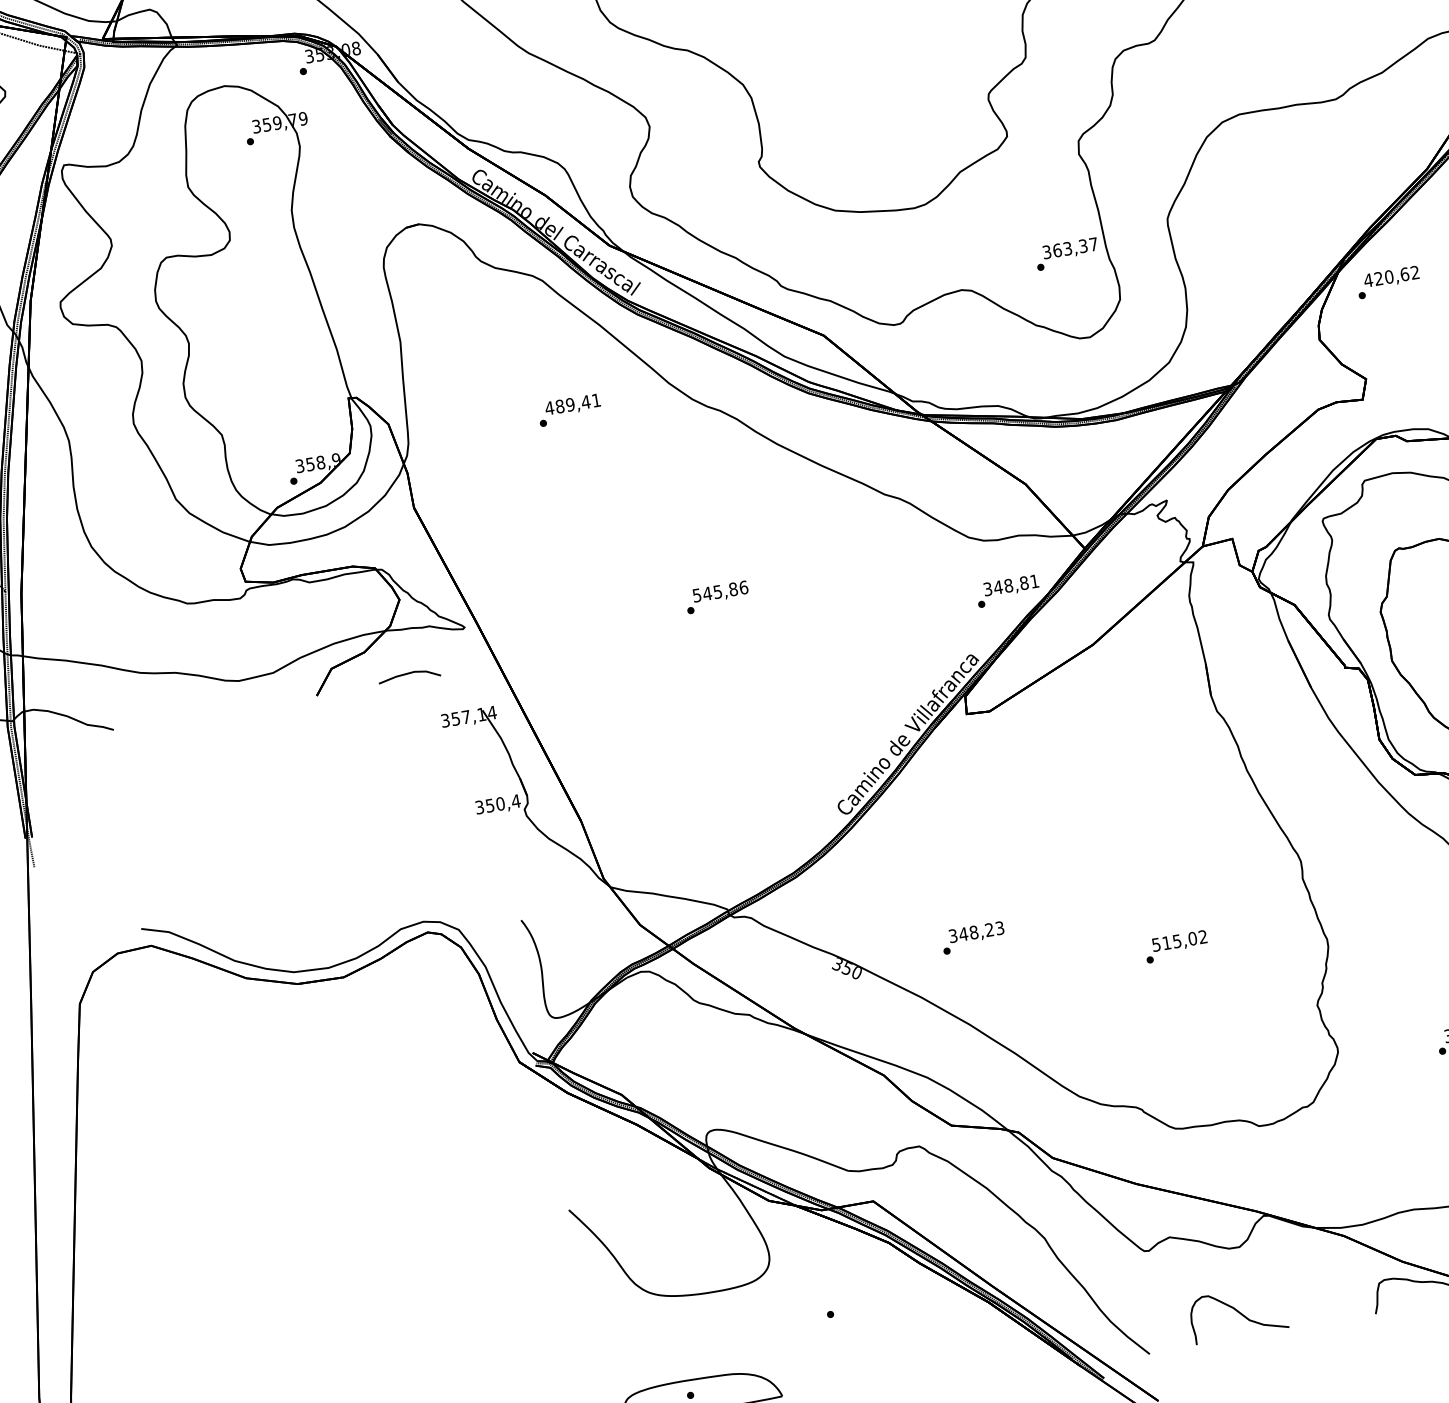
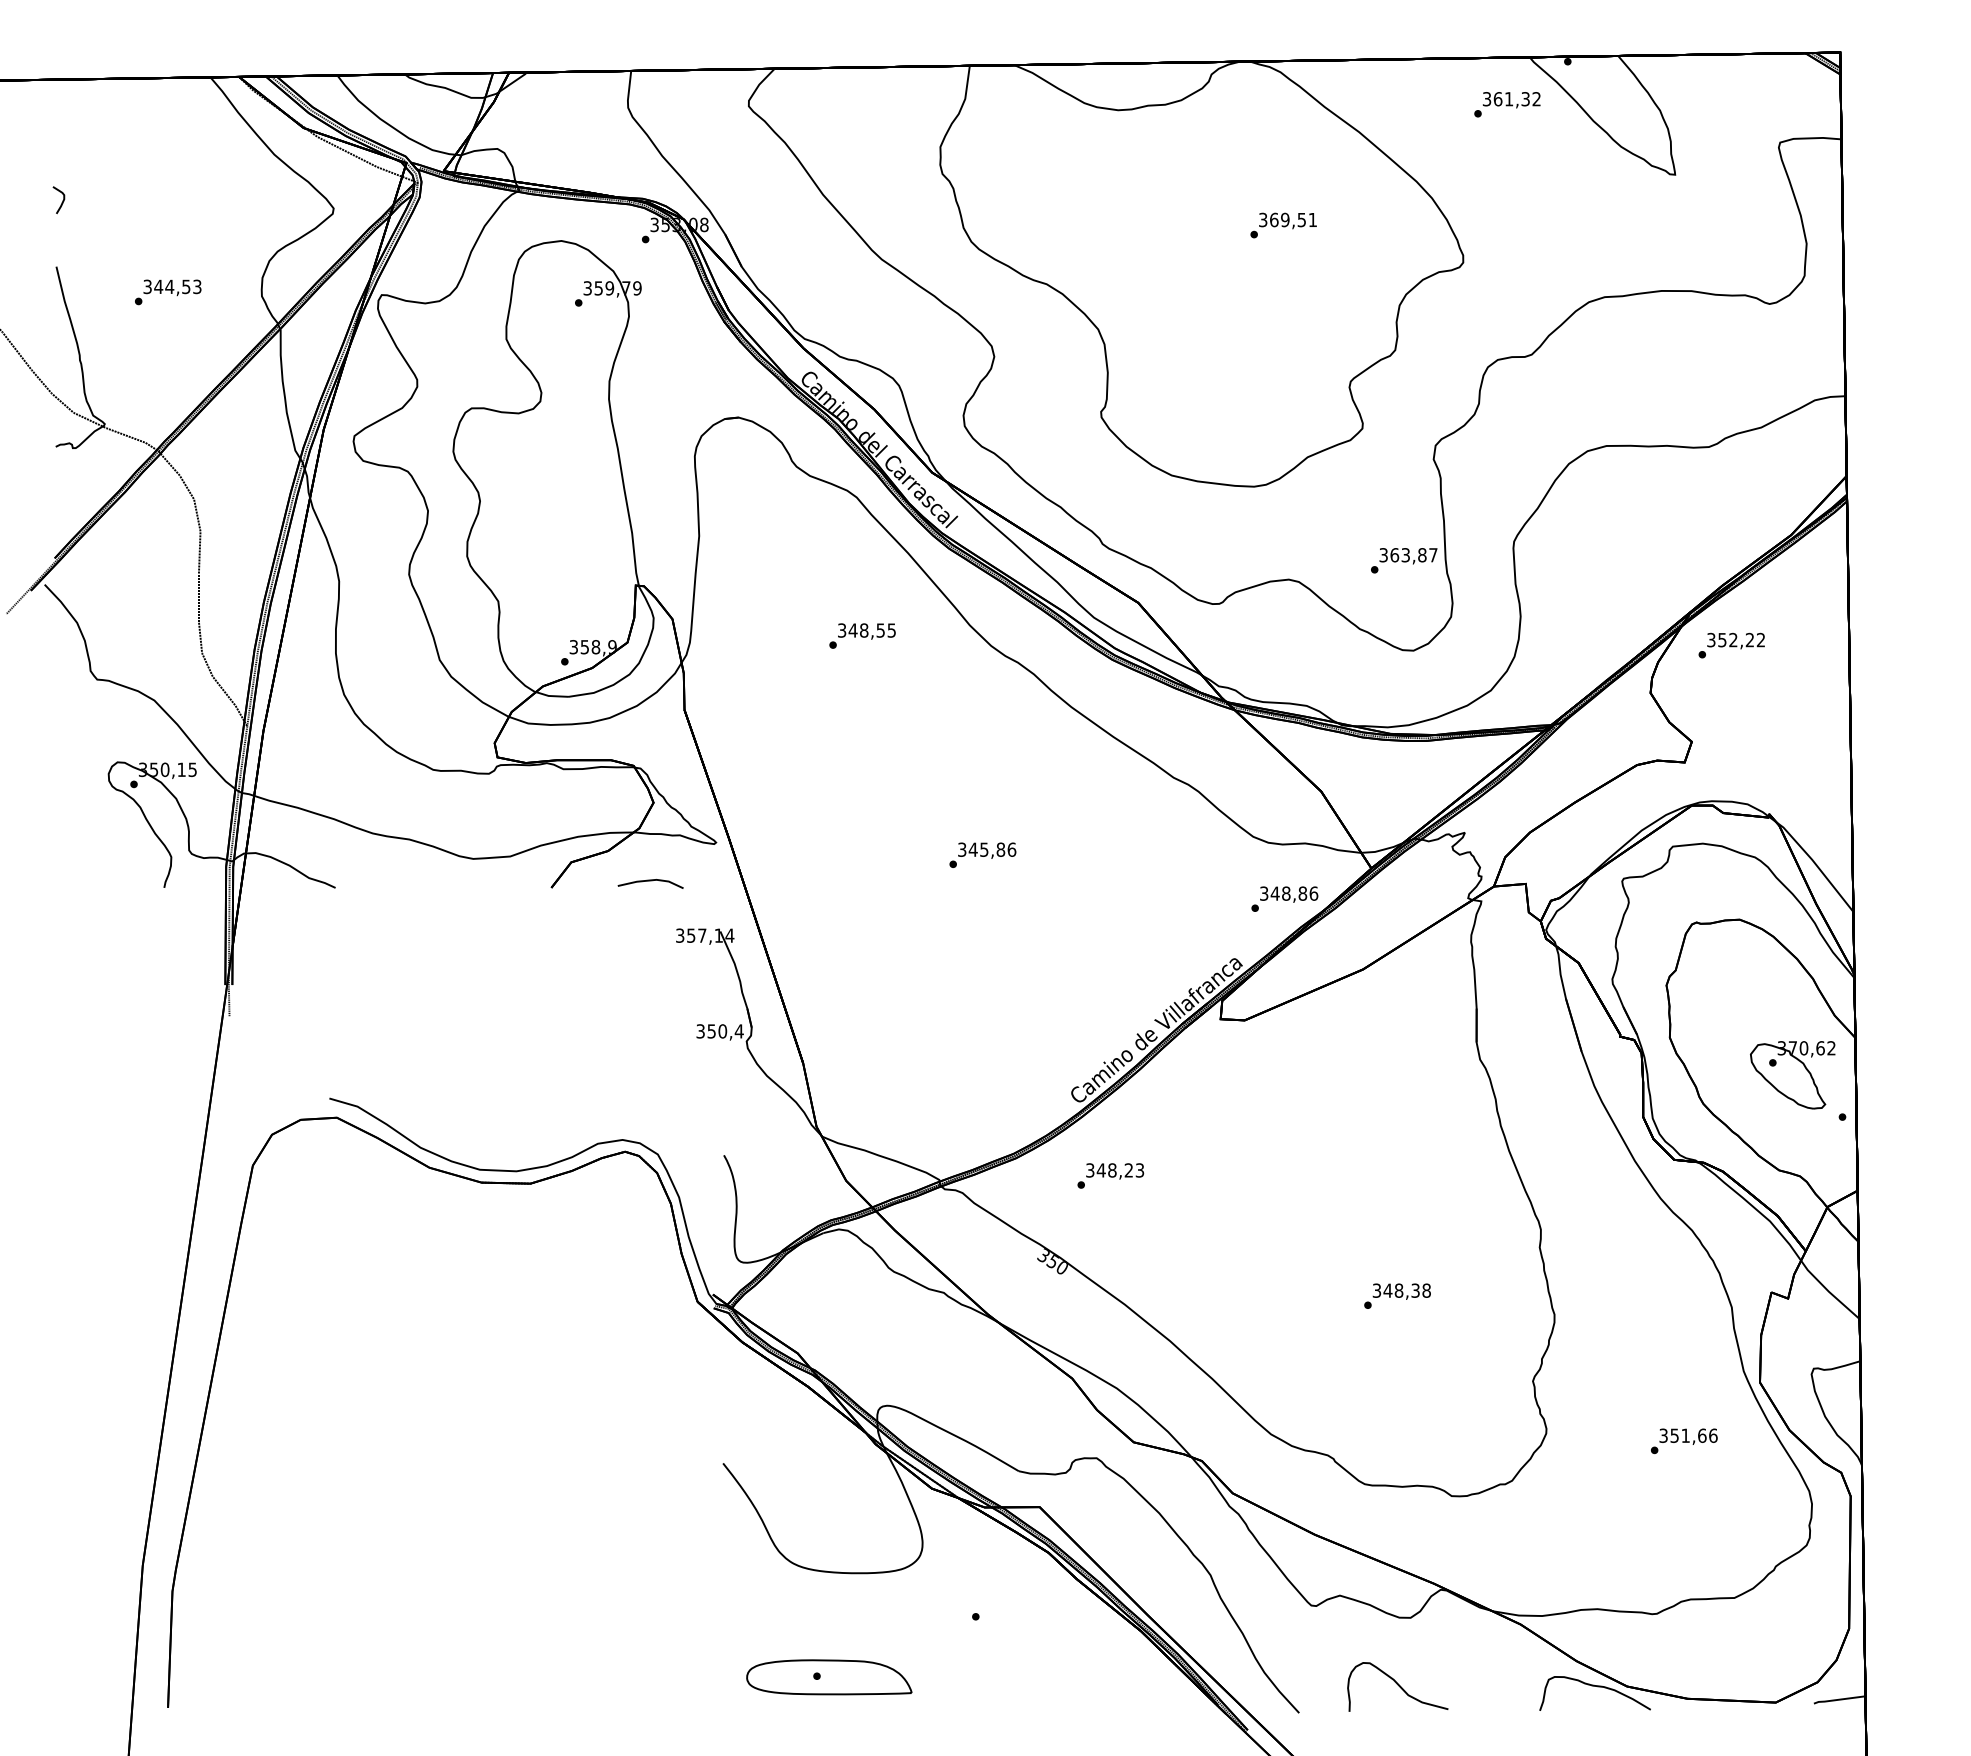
text: (1083, 246) -> (1422, 555), 363,37 -> 363,87
text: (1386, 276) -> (1730, 639), 420,62 -> 352,22
text: (572, 404) -> (866, 630), 489,41 -> 348,55
text: (1034, 581) -> (1313, 893), 348,81 -> 348,86
text: (697, 595) -> (962, 849), 545,86 -> 345,86
text: (973, 937) -> (1110, 1175), moved
text: (1179, 940) -> (1401, 1290), 515,02 -> 348,38

